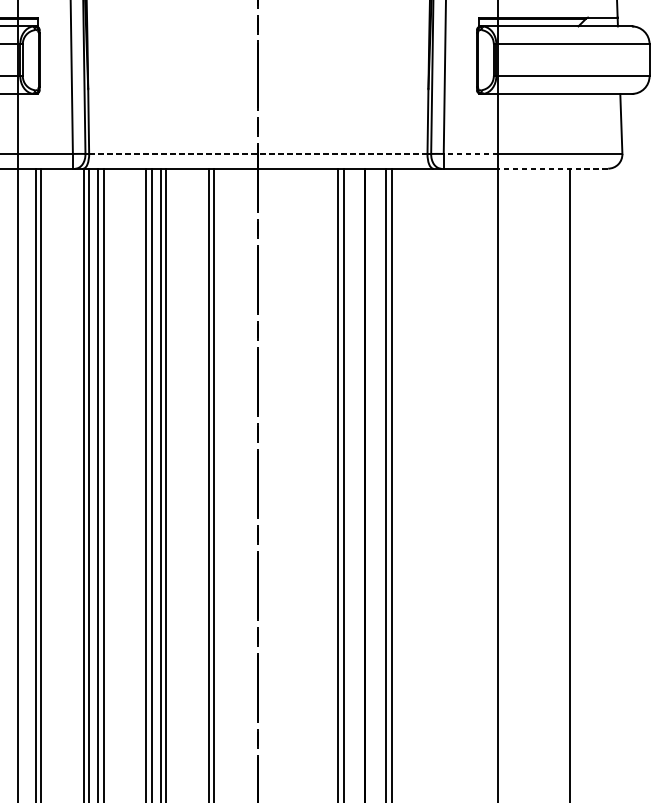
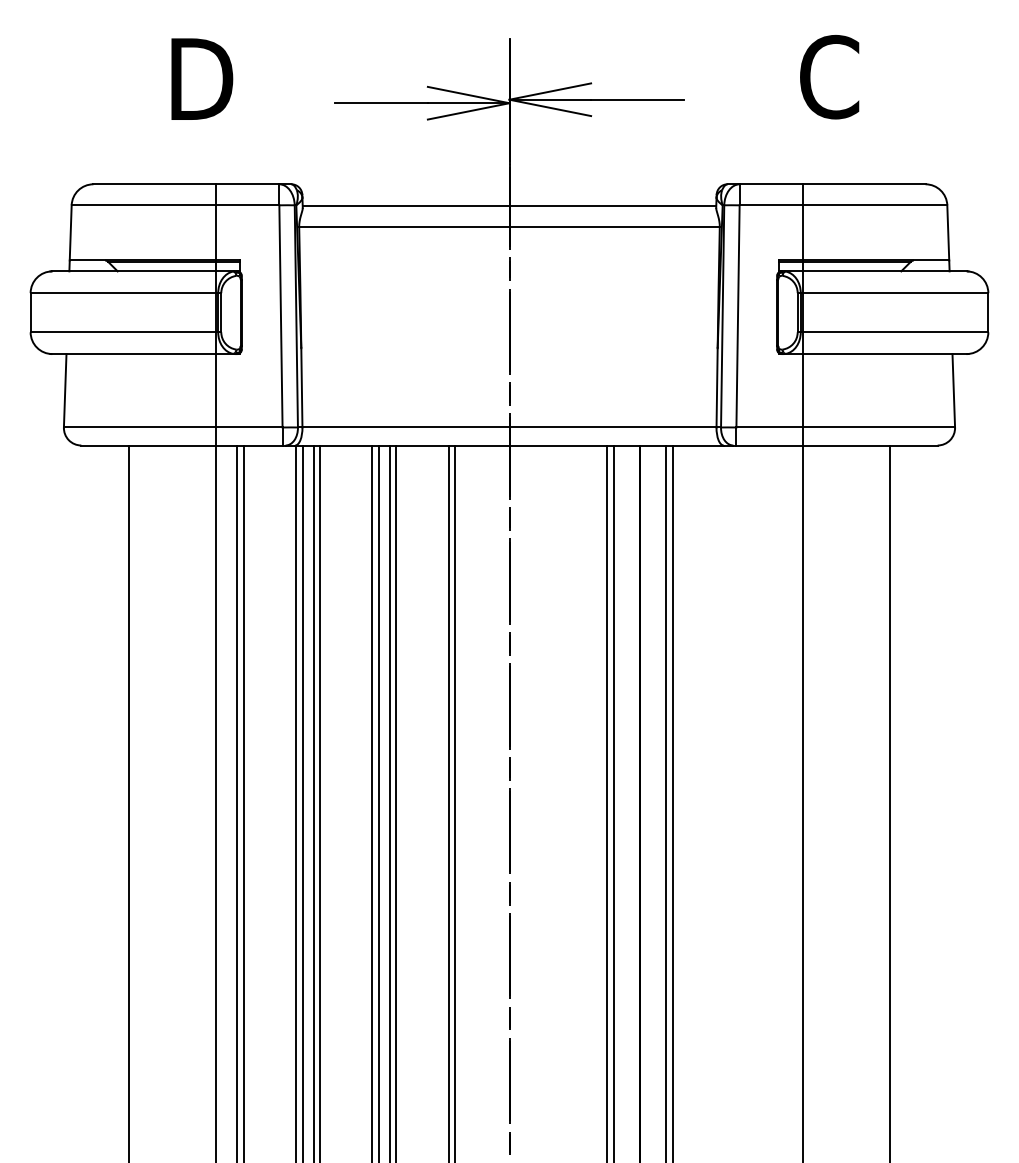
line: (258, 153) -> (509, 427), dashed -> solid
line: (470, 153) -> (769, 427), dashed -> solid
line: (553, 168) -> (870, 445), dashed -> solid

